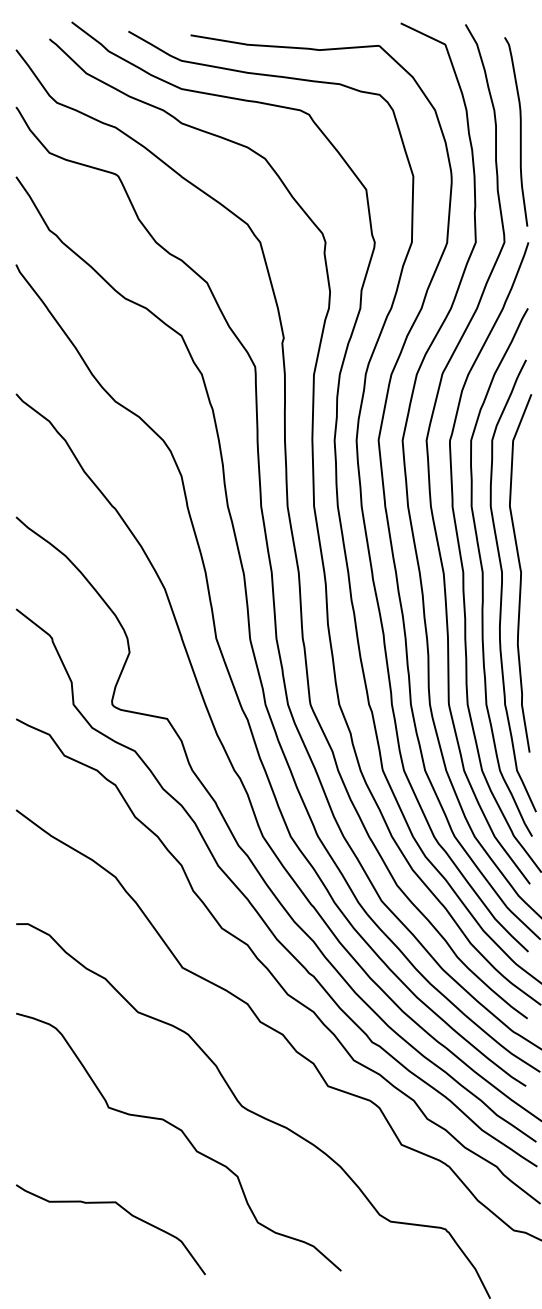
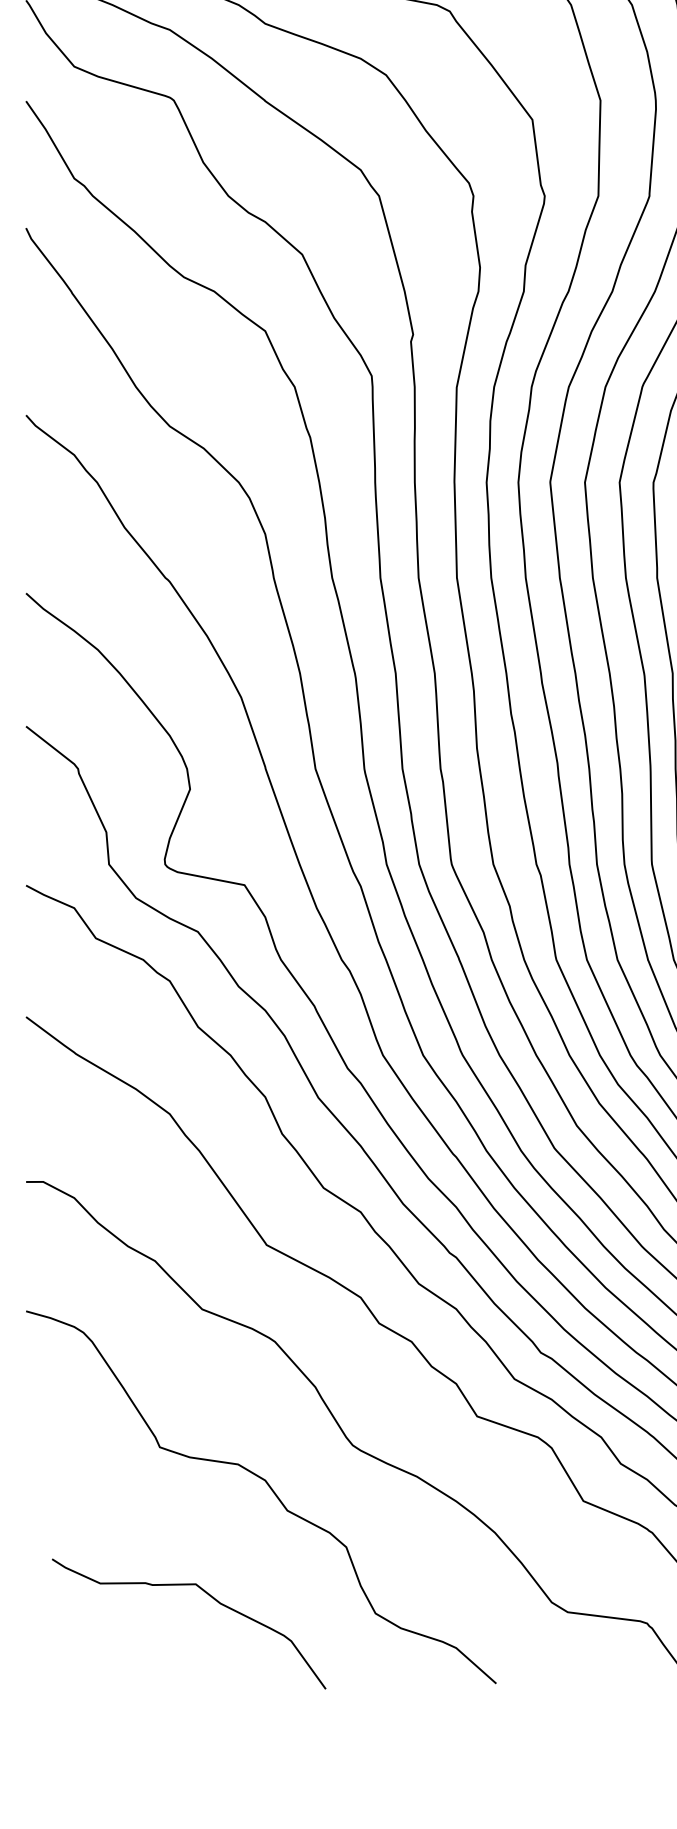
curve: (126, 1212) -> (211, 1599), moved

